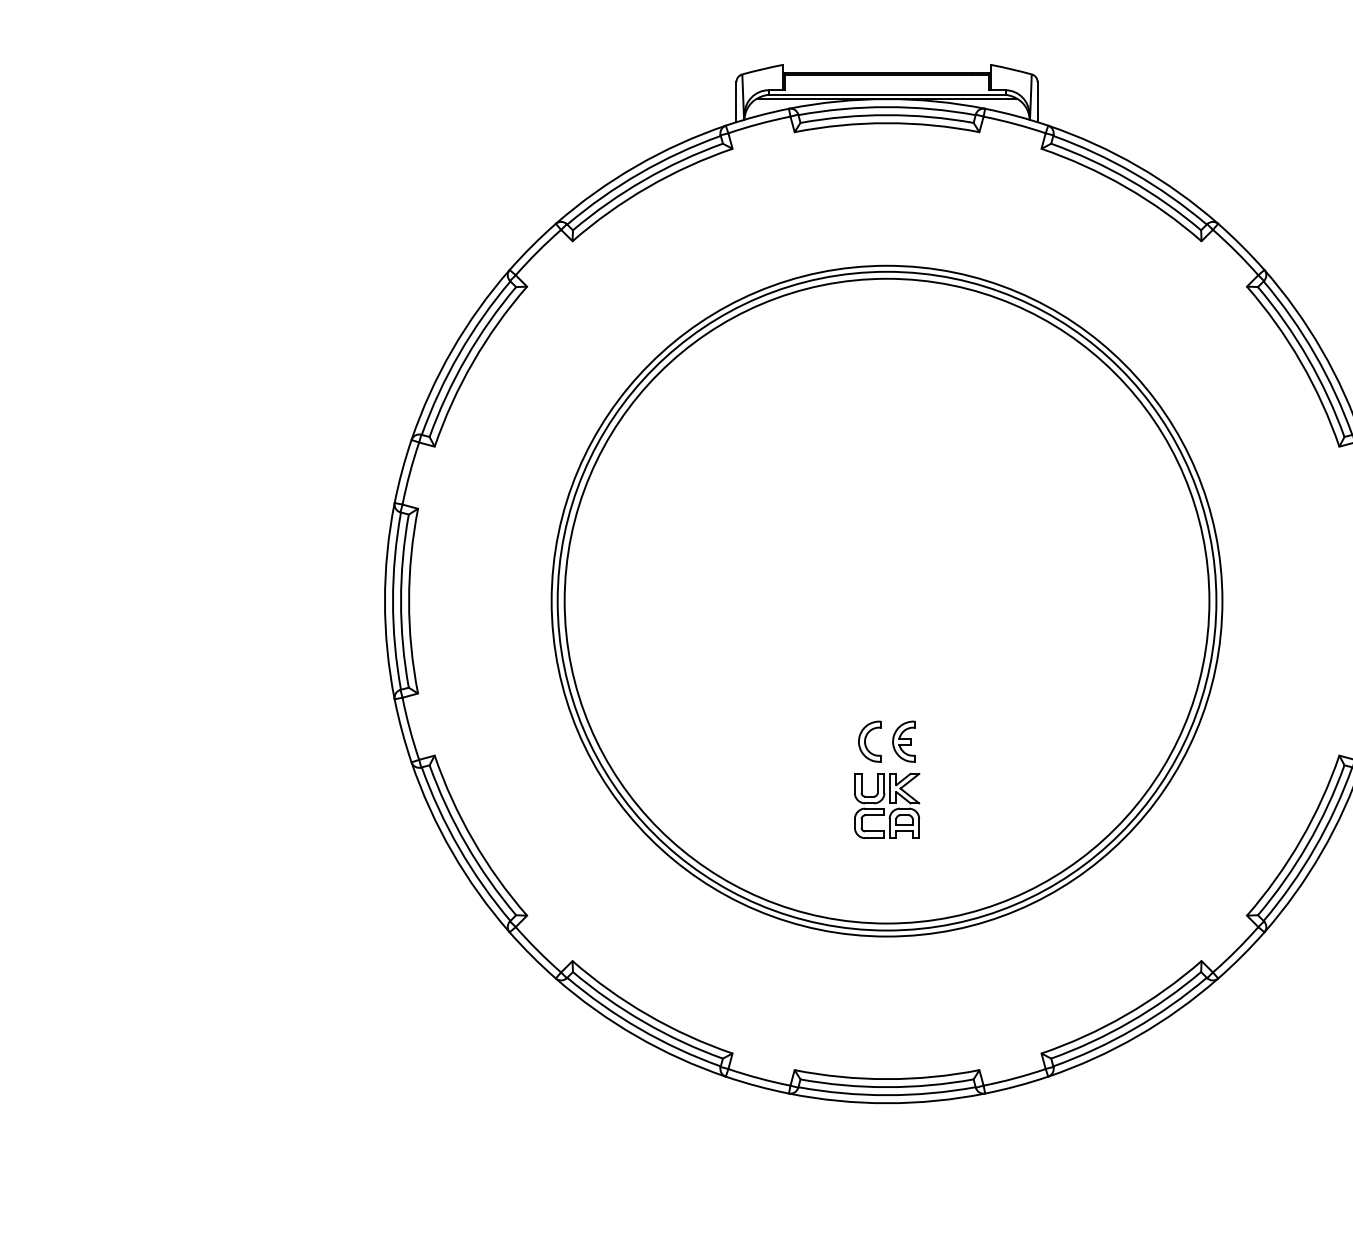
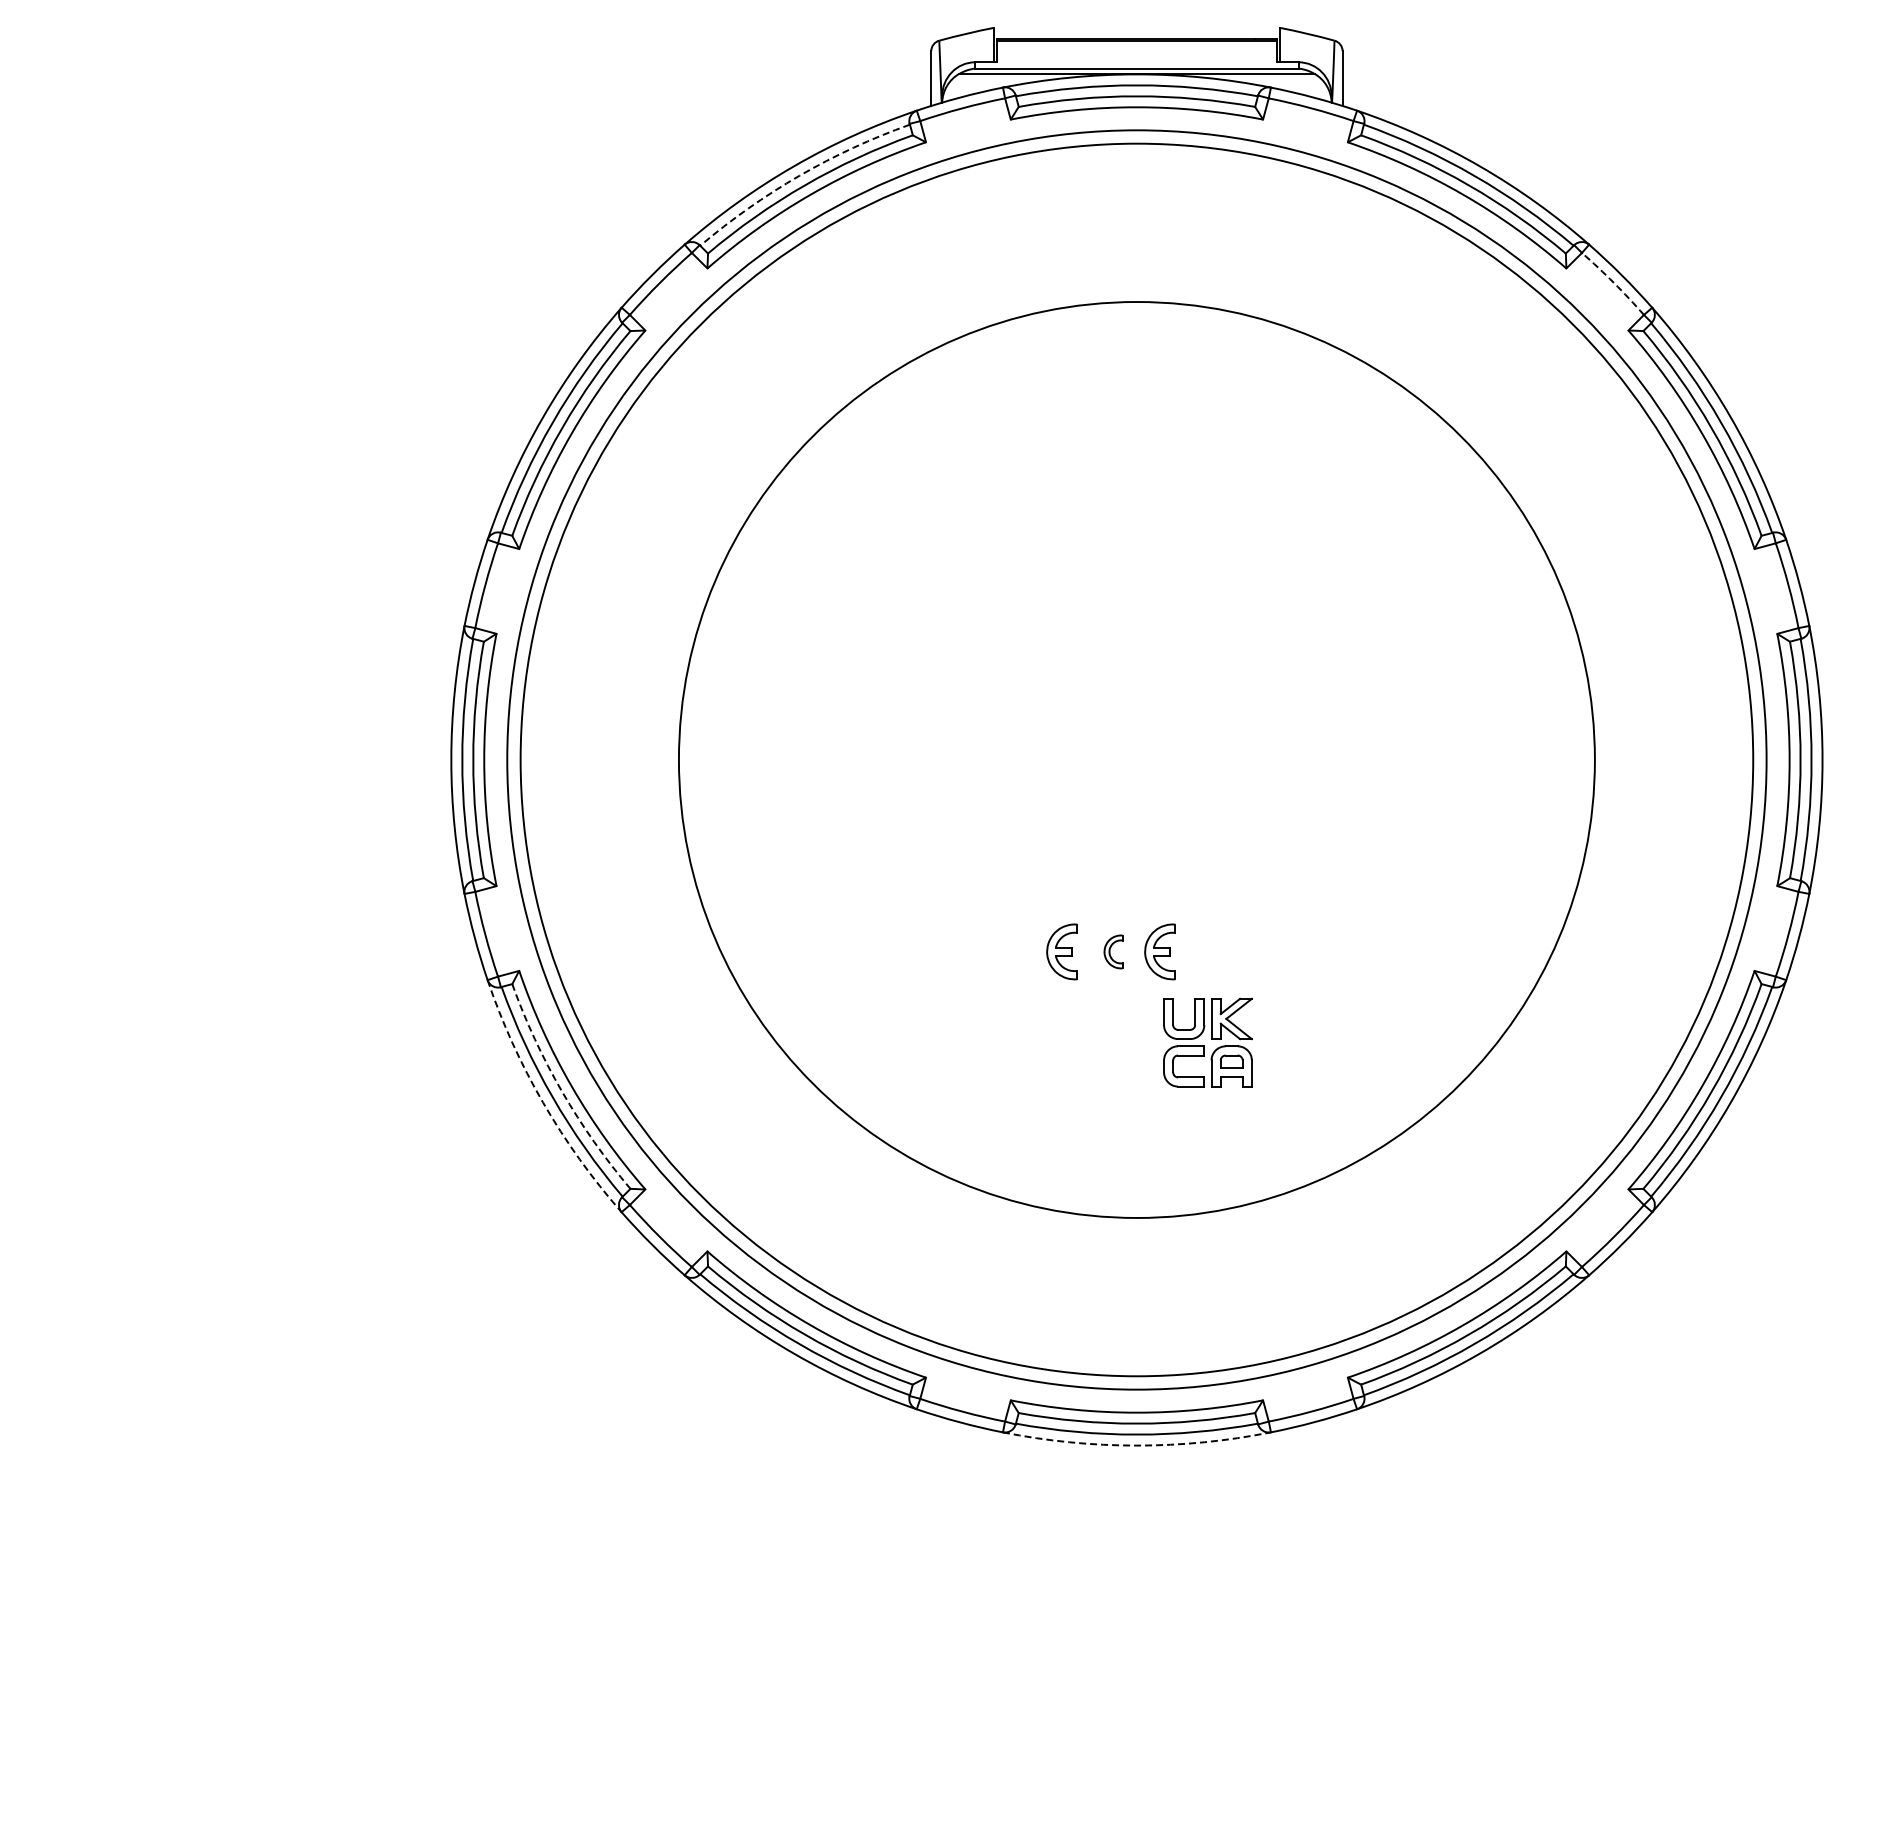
arc: (639, 173) -> (799, 175), solid -> dashed
arc: (1236, 251) -> (1613, 282), solid -> dashed
circle: (886, 600) -> (1136, 759), size x1.4
circle: (886, 600) -> (1136, 759), size x1.4
part: (831, 741) -> (1061, 951), added
part: (869, 741) -> (1113, 951), size x0.6
part: (886, 805) -> (1207, 1042), moved
arc: (466, 843) -> (562, 1091), solid -> dashed
arc: (452, 851) -> (543, 1102), solid -> dashed
arc: (886, 1103) -> (1136, 1445), solid -> dashed

